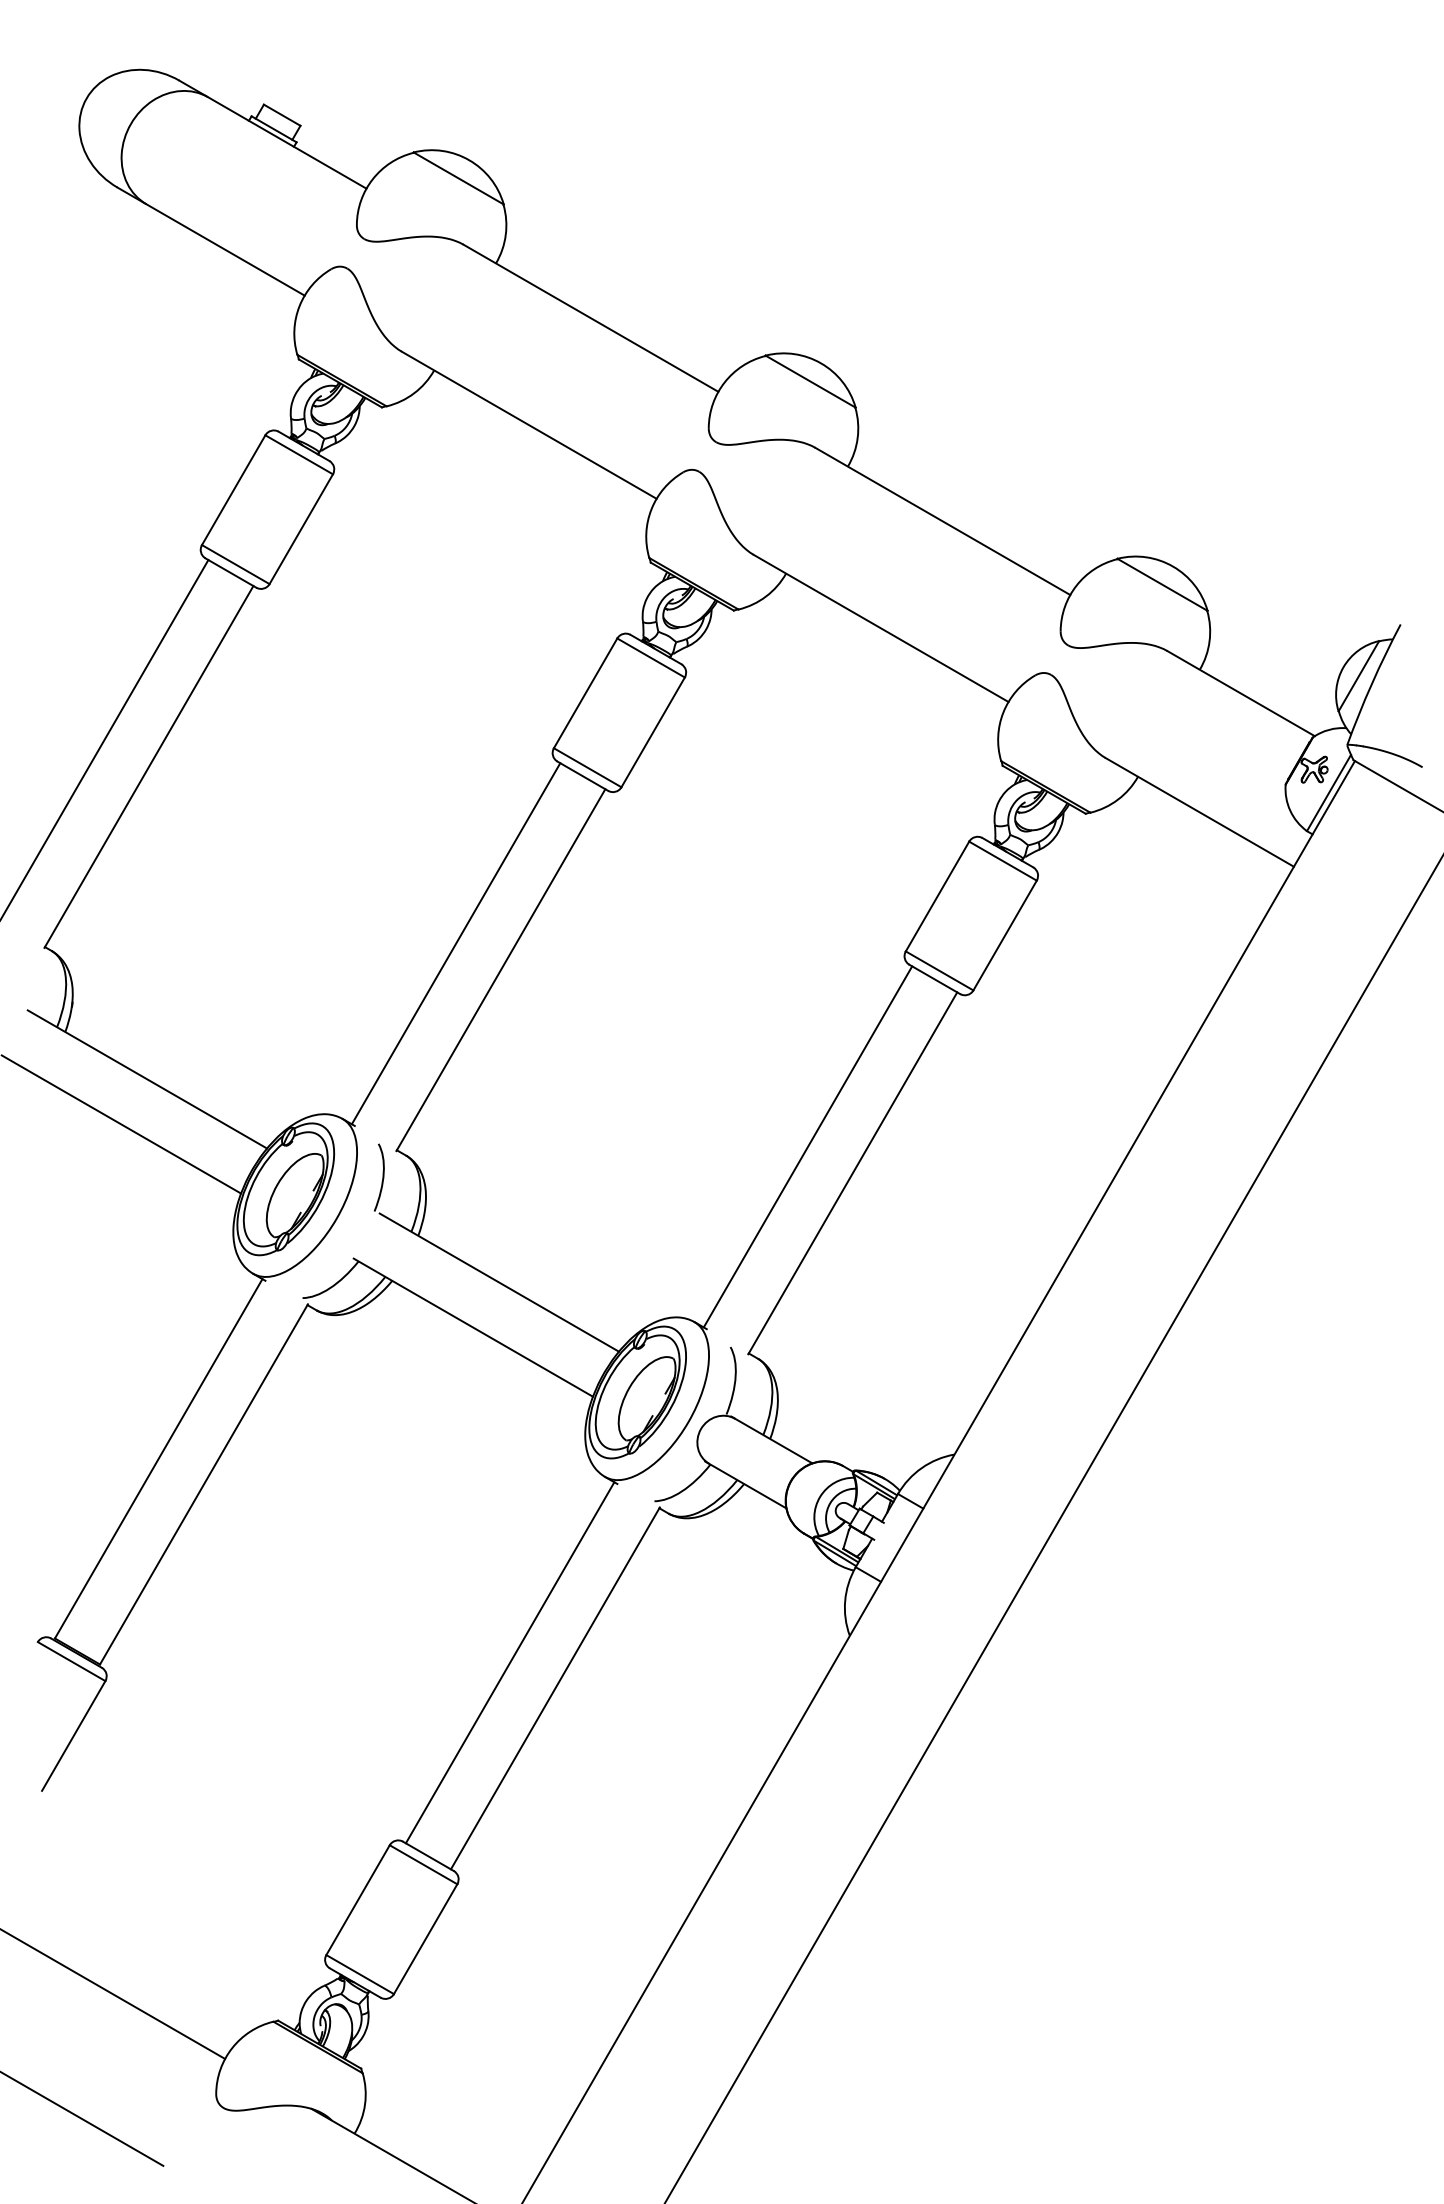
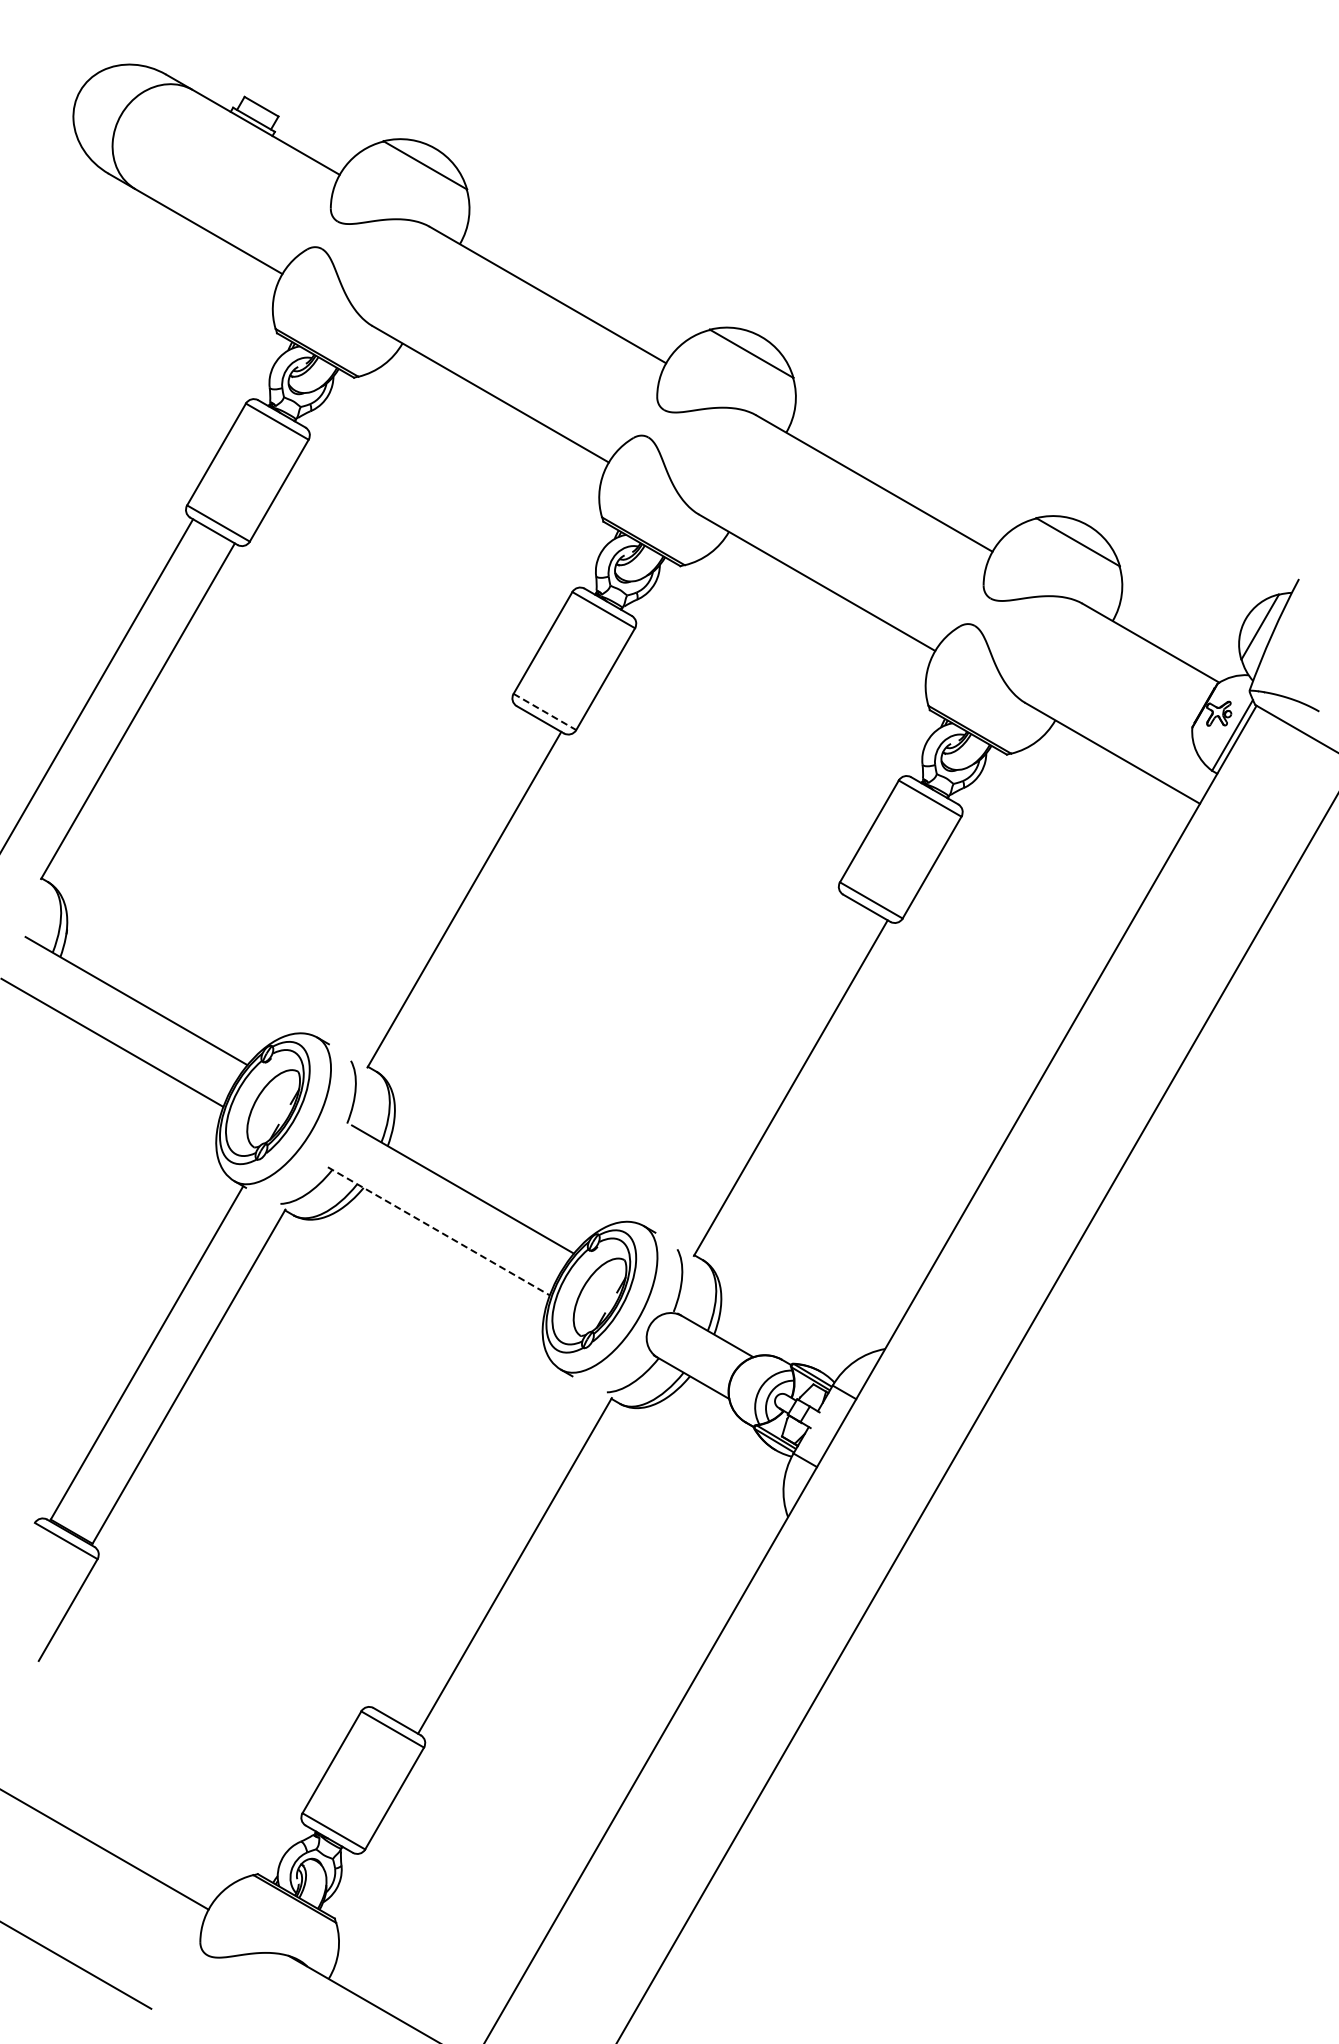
line: (588, 768) -> (545, 712), solid -> dashed
line: (455, 942) -> (422, 874), removed
line: (807, 1146) -> (748, 1063), removed
line: (474, 1327) -> (439, 1231), solid -> dashed
line: (509, 1662) -> (472, 1541), removed

